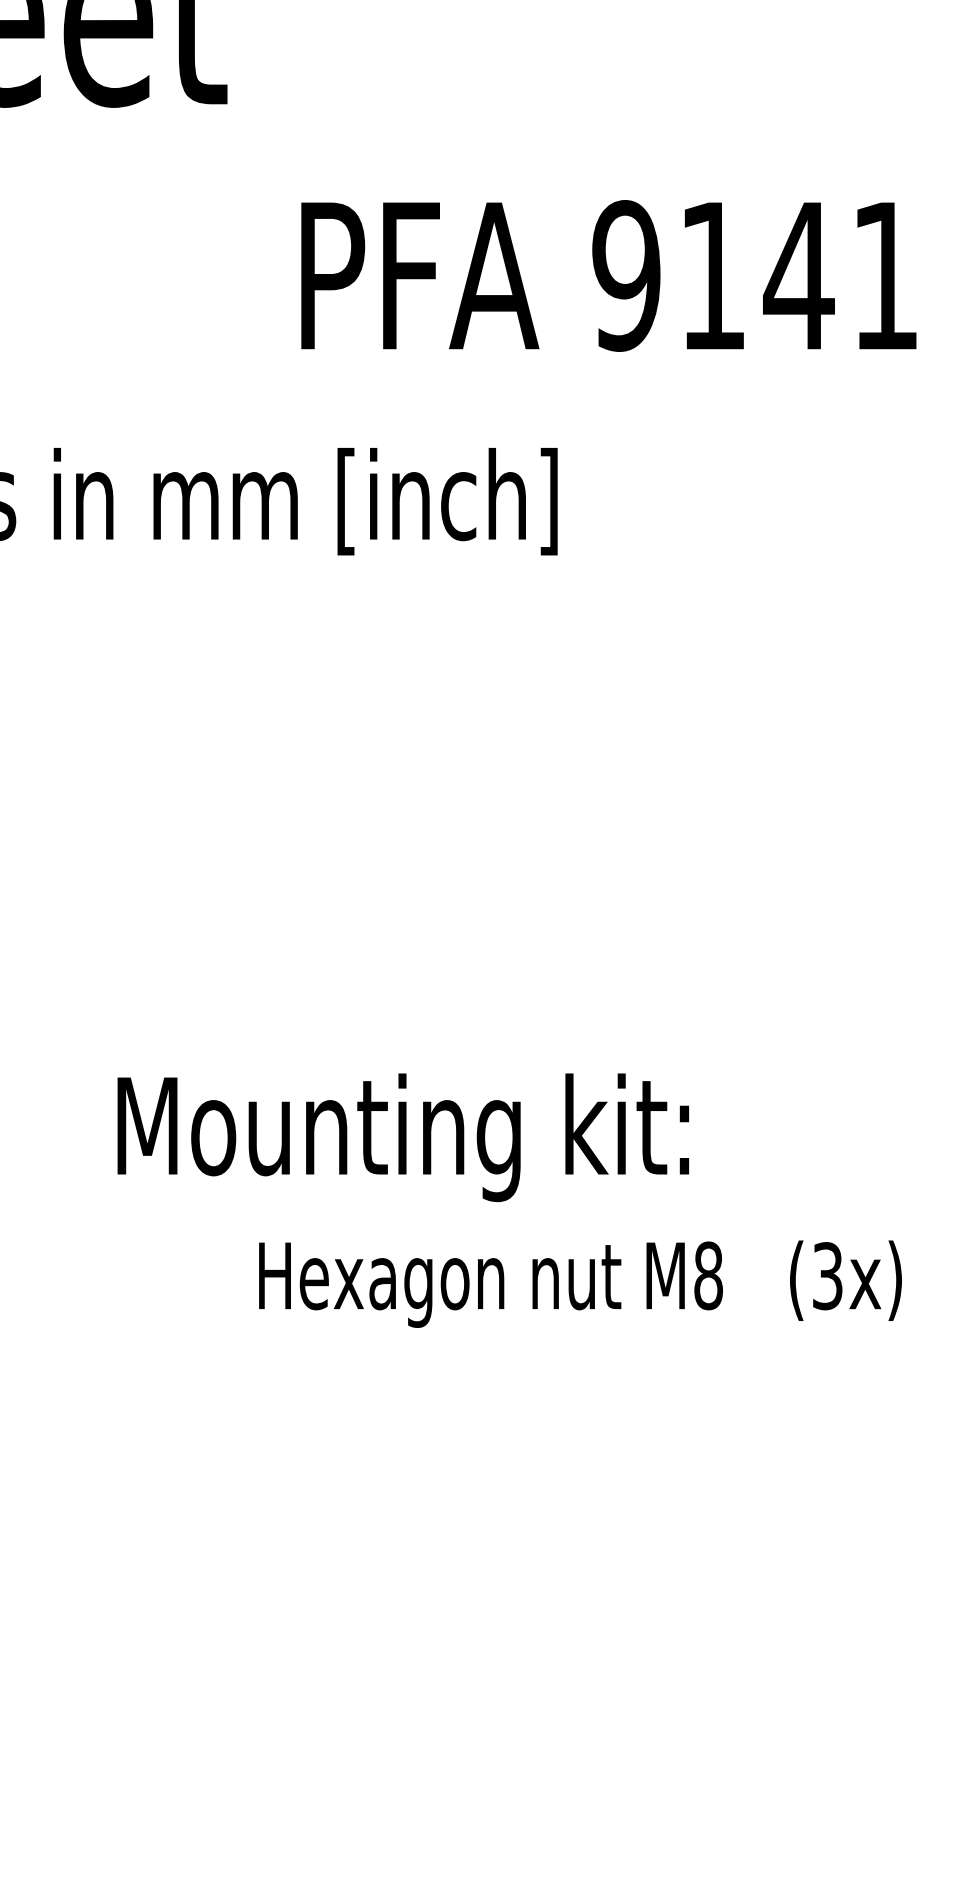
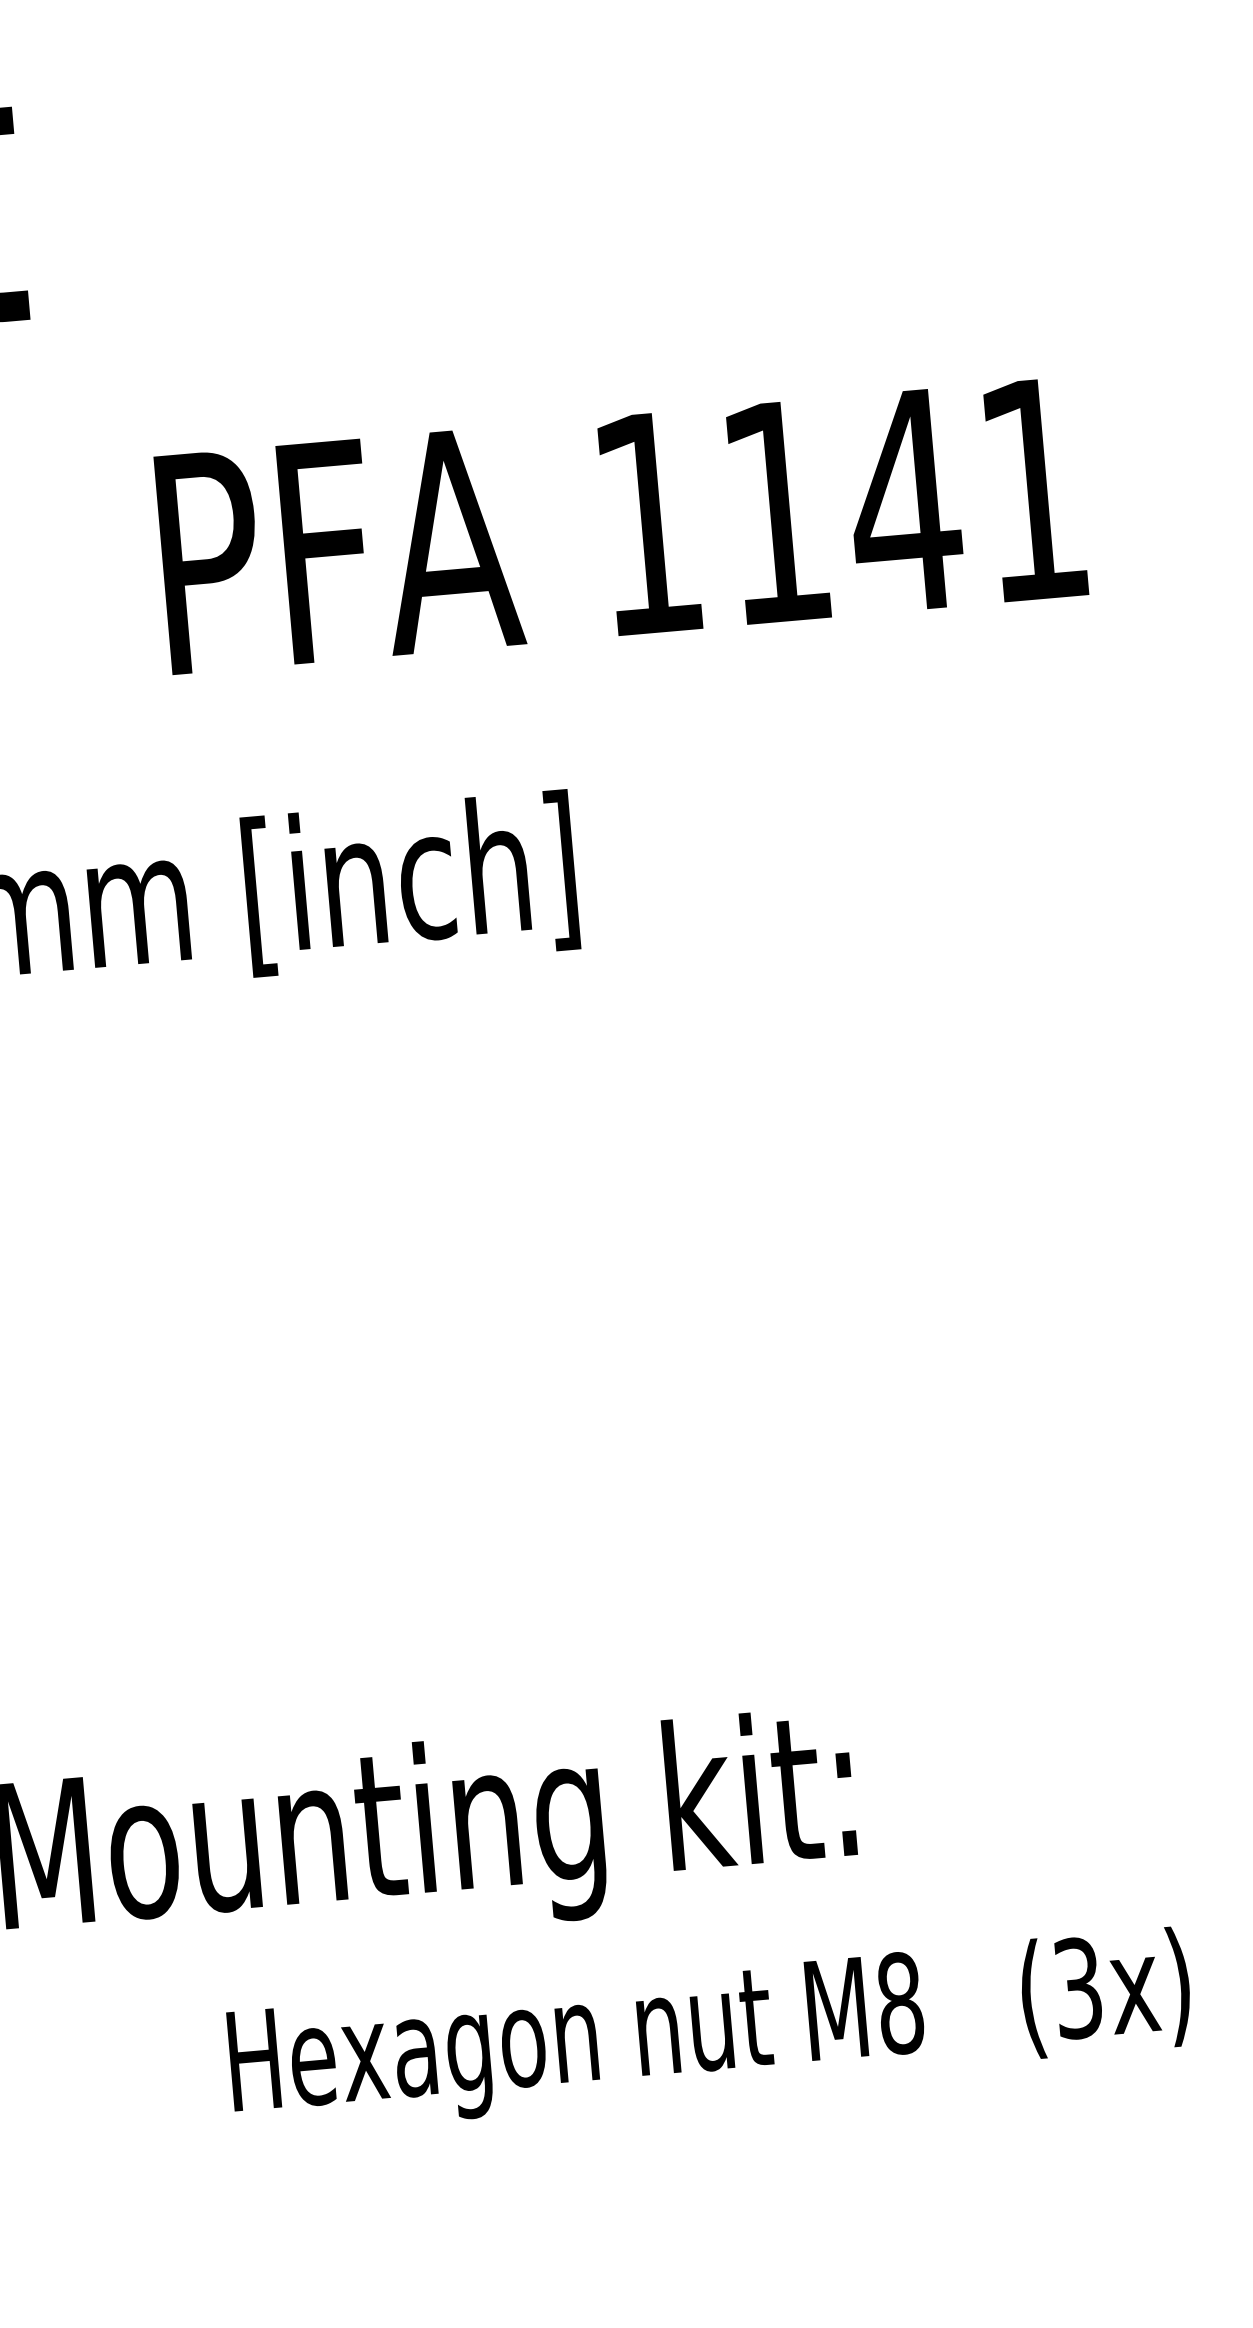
text: (626, 275) -> (647, 522), 9141 -> 1141

